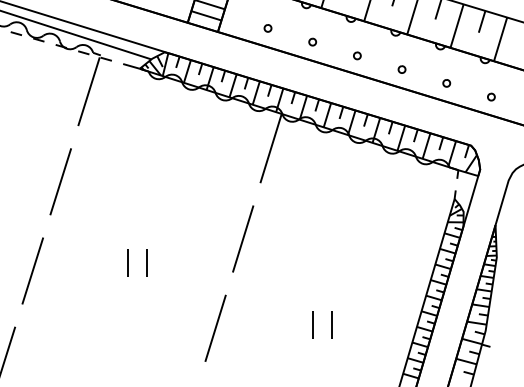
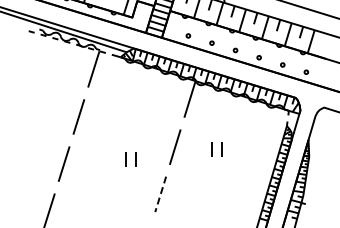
part: (135, 262) -> (130, 159), moved
part: (321, 324) -> (216, 149), moved
line: (215, 328) -> (160, 194), solid -> dashed

